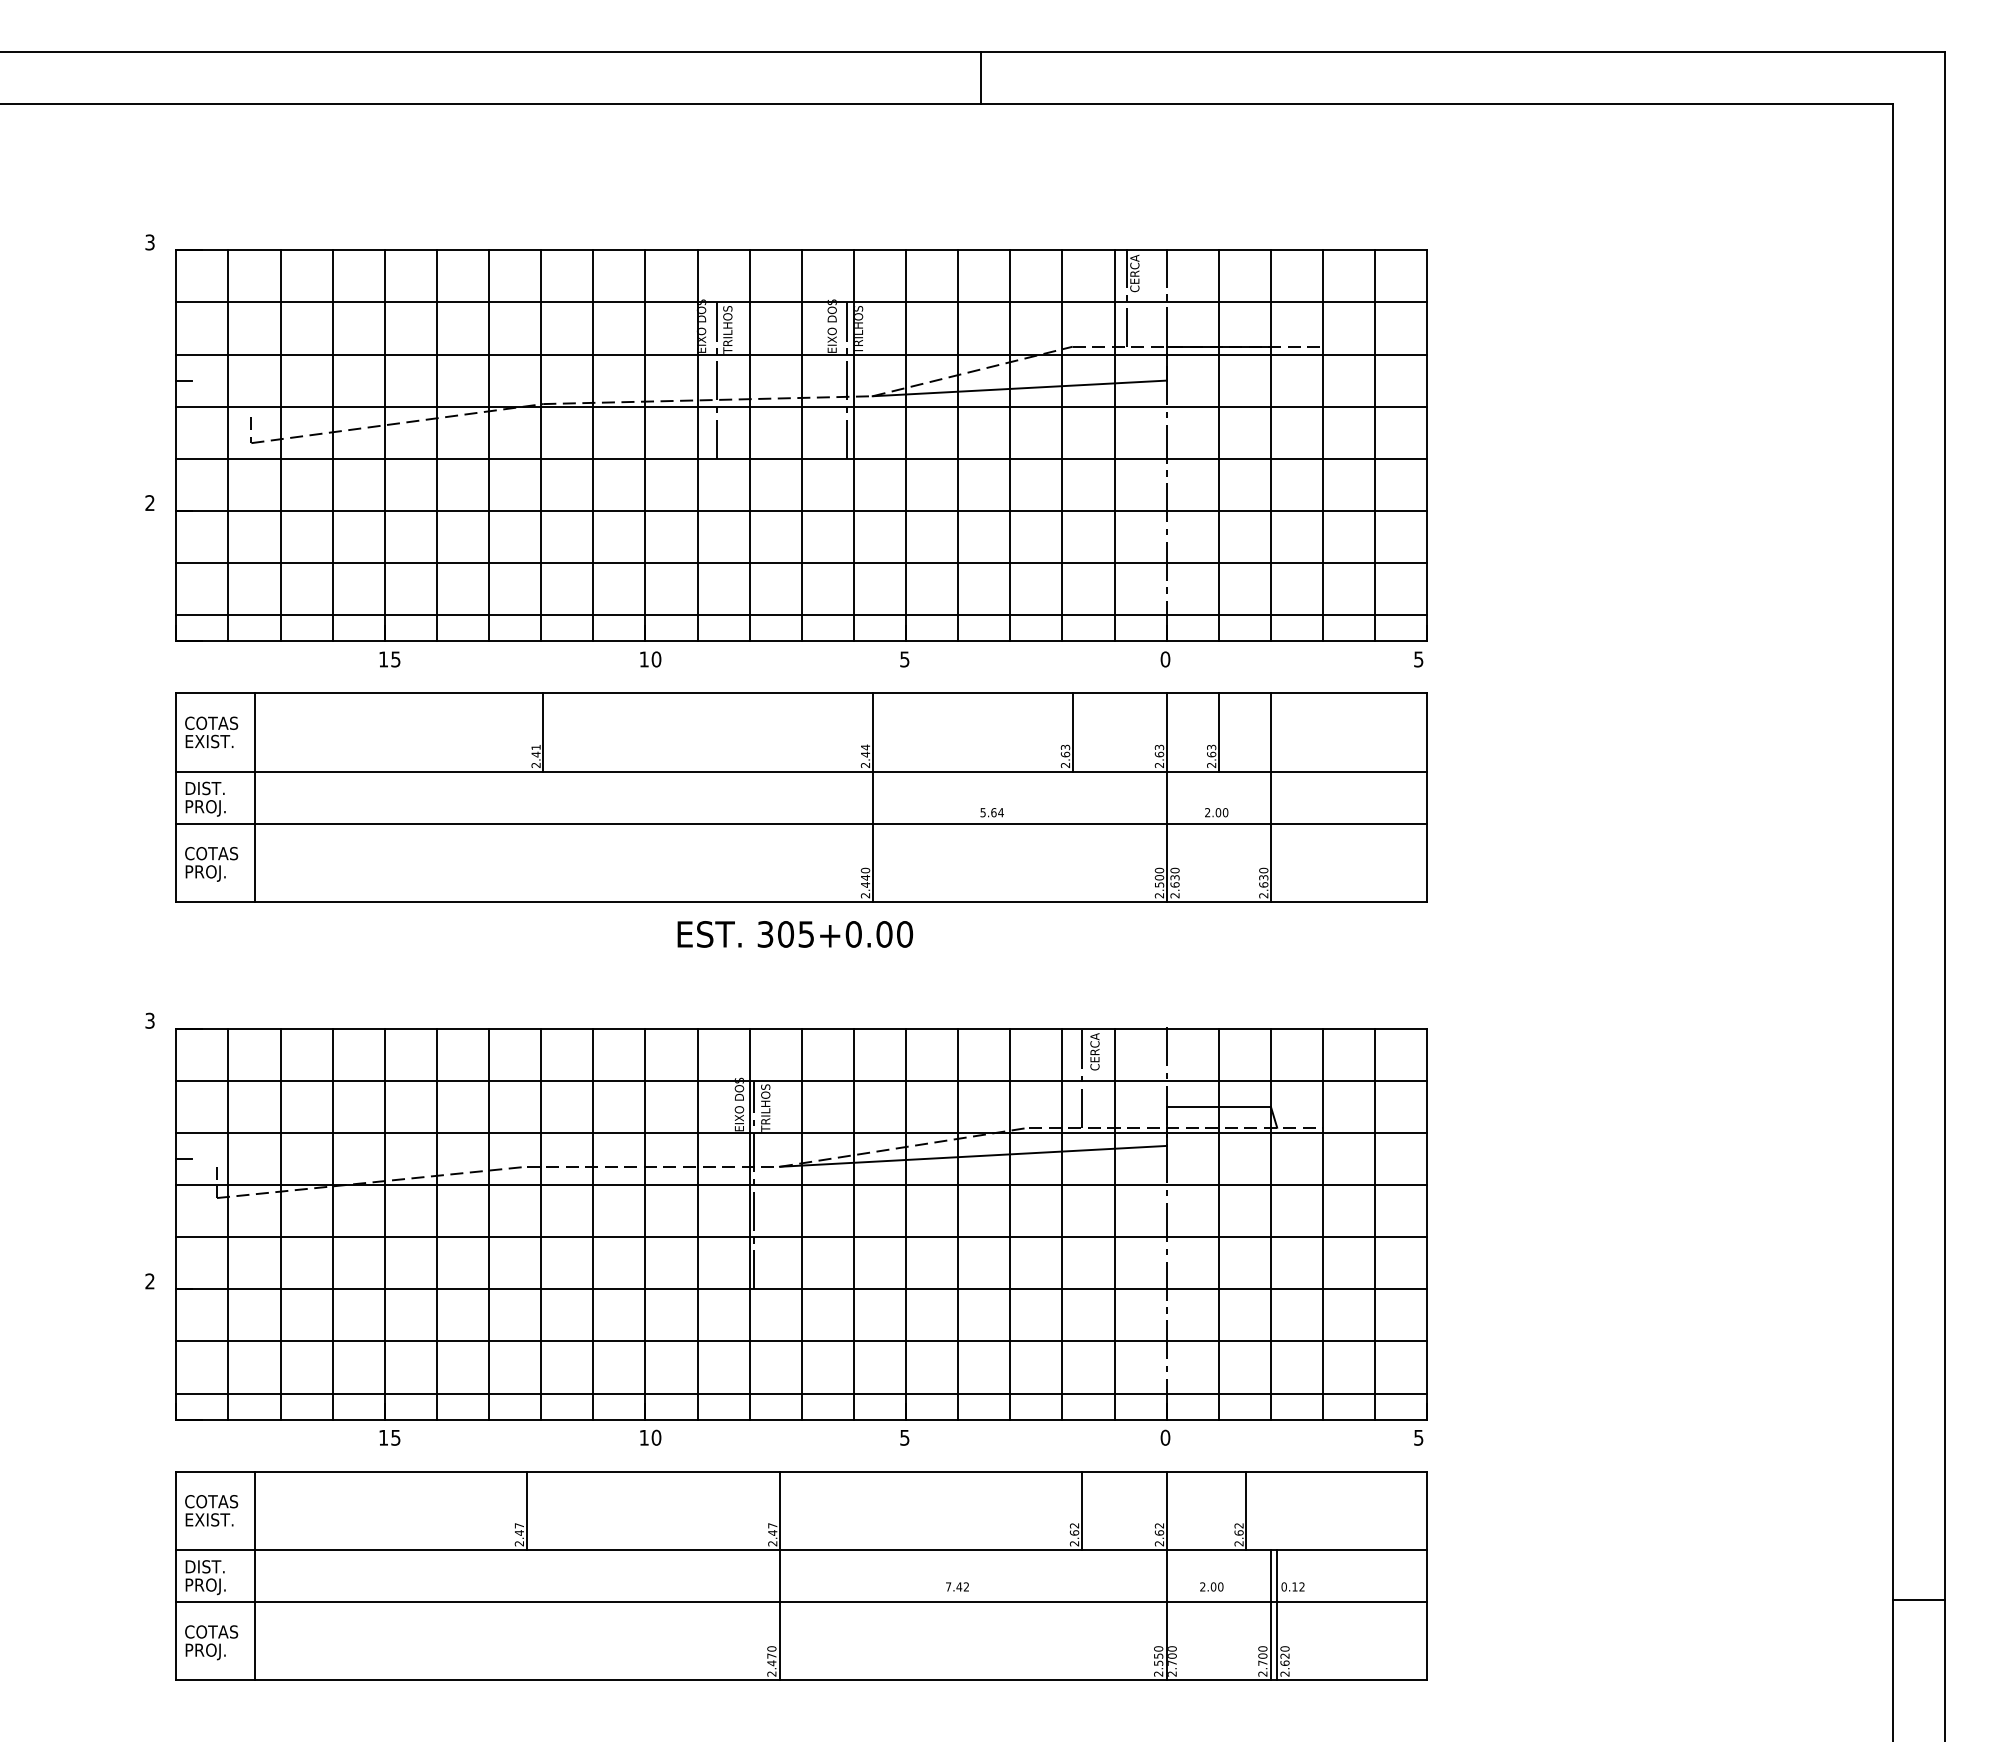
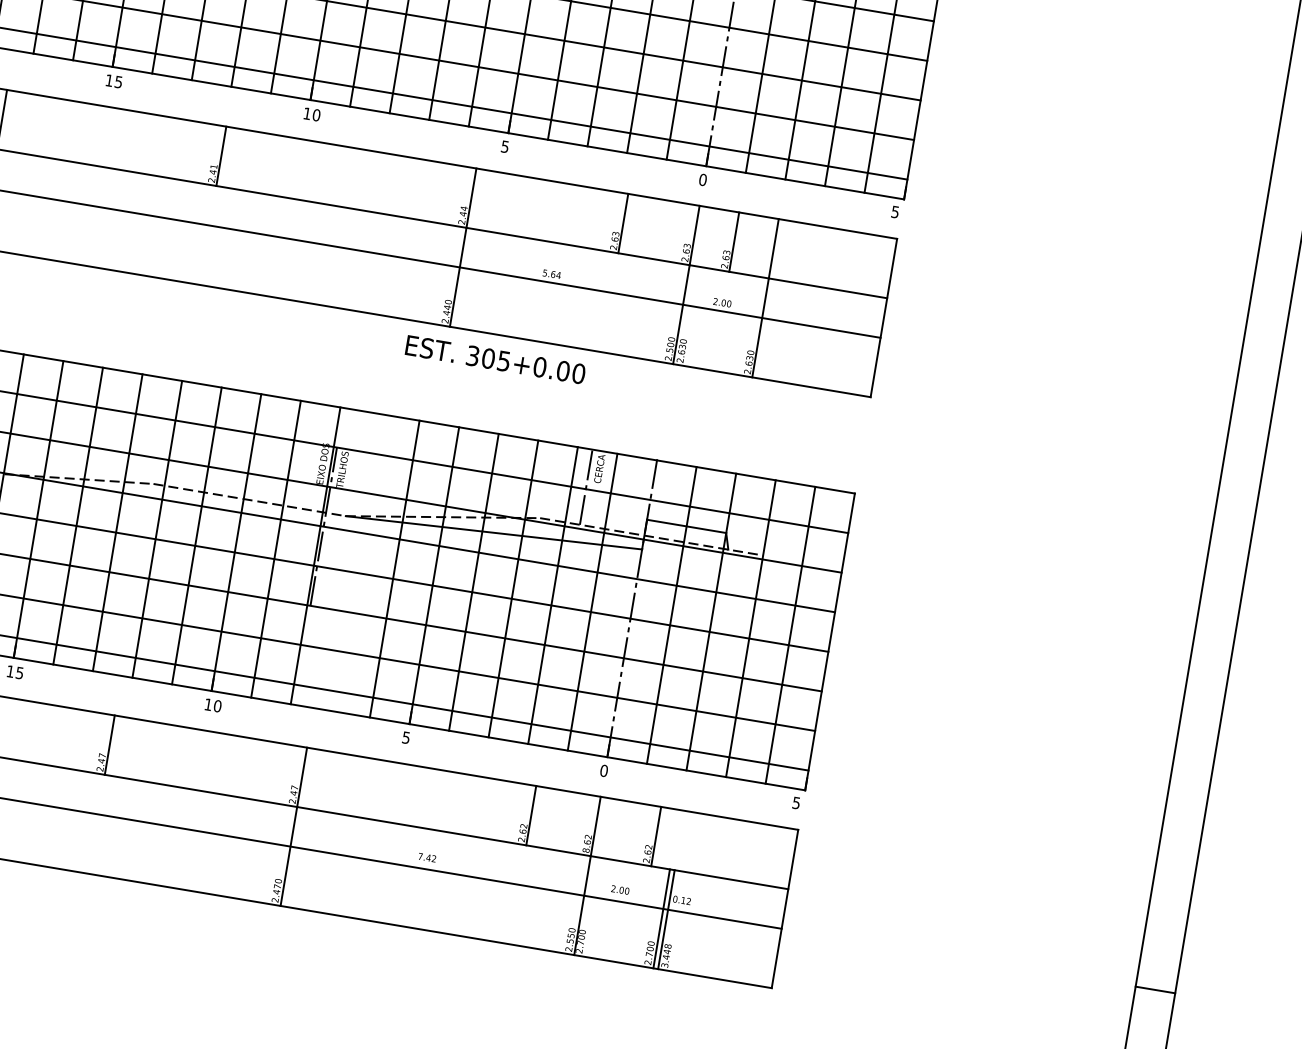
text: (794, 934) -> (494, 359), moved
line: (801, 1223) -> (355, 561), removed
text: (1159, 1543) -> (586, 850), 2.62 -> 8.62
text: (1284, 1661) -> (666, 955), 2.620 -> 3.448

